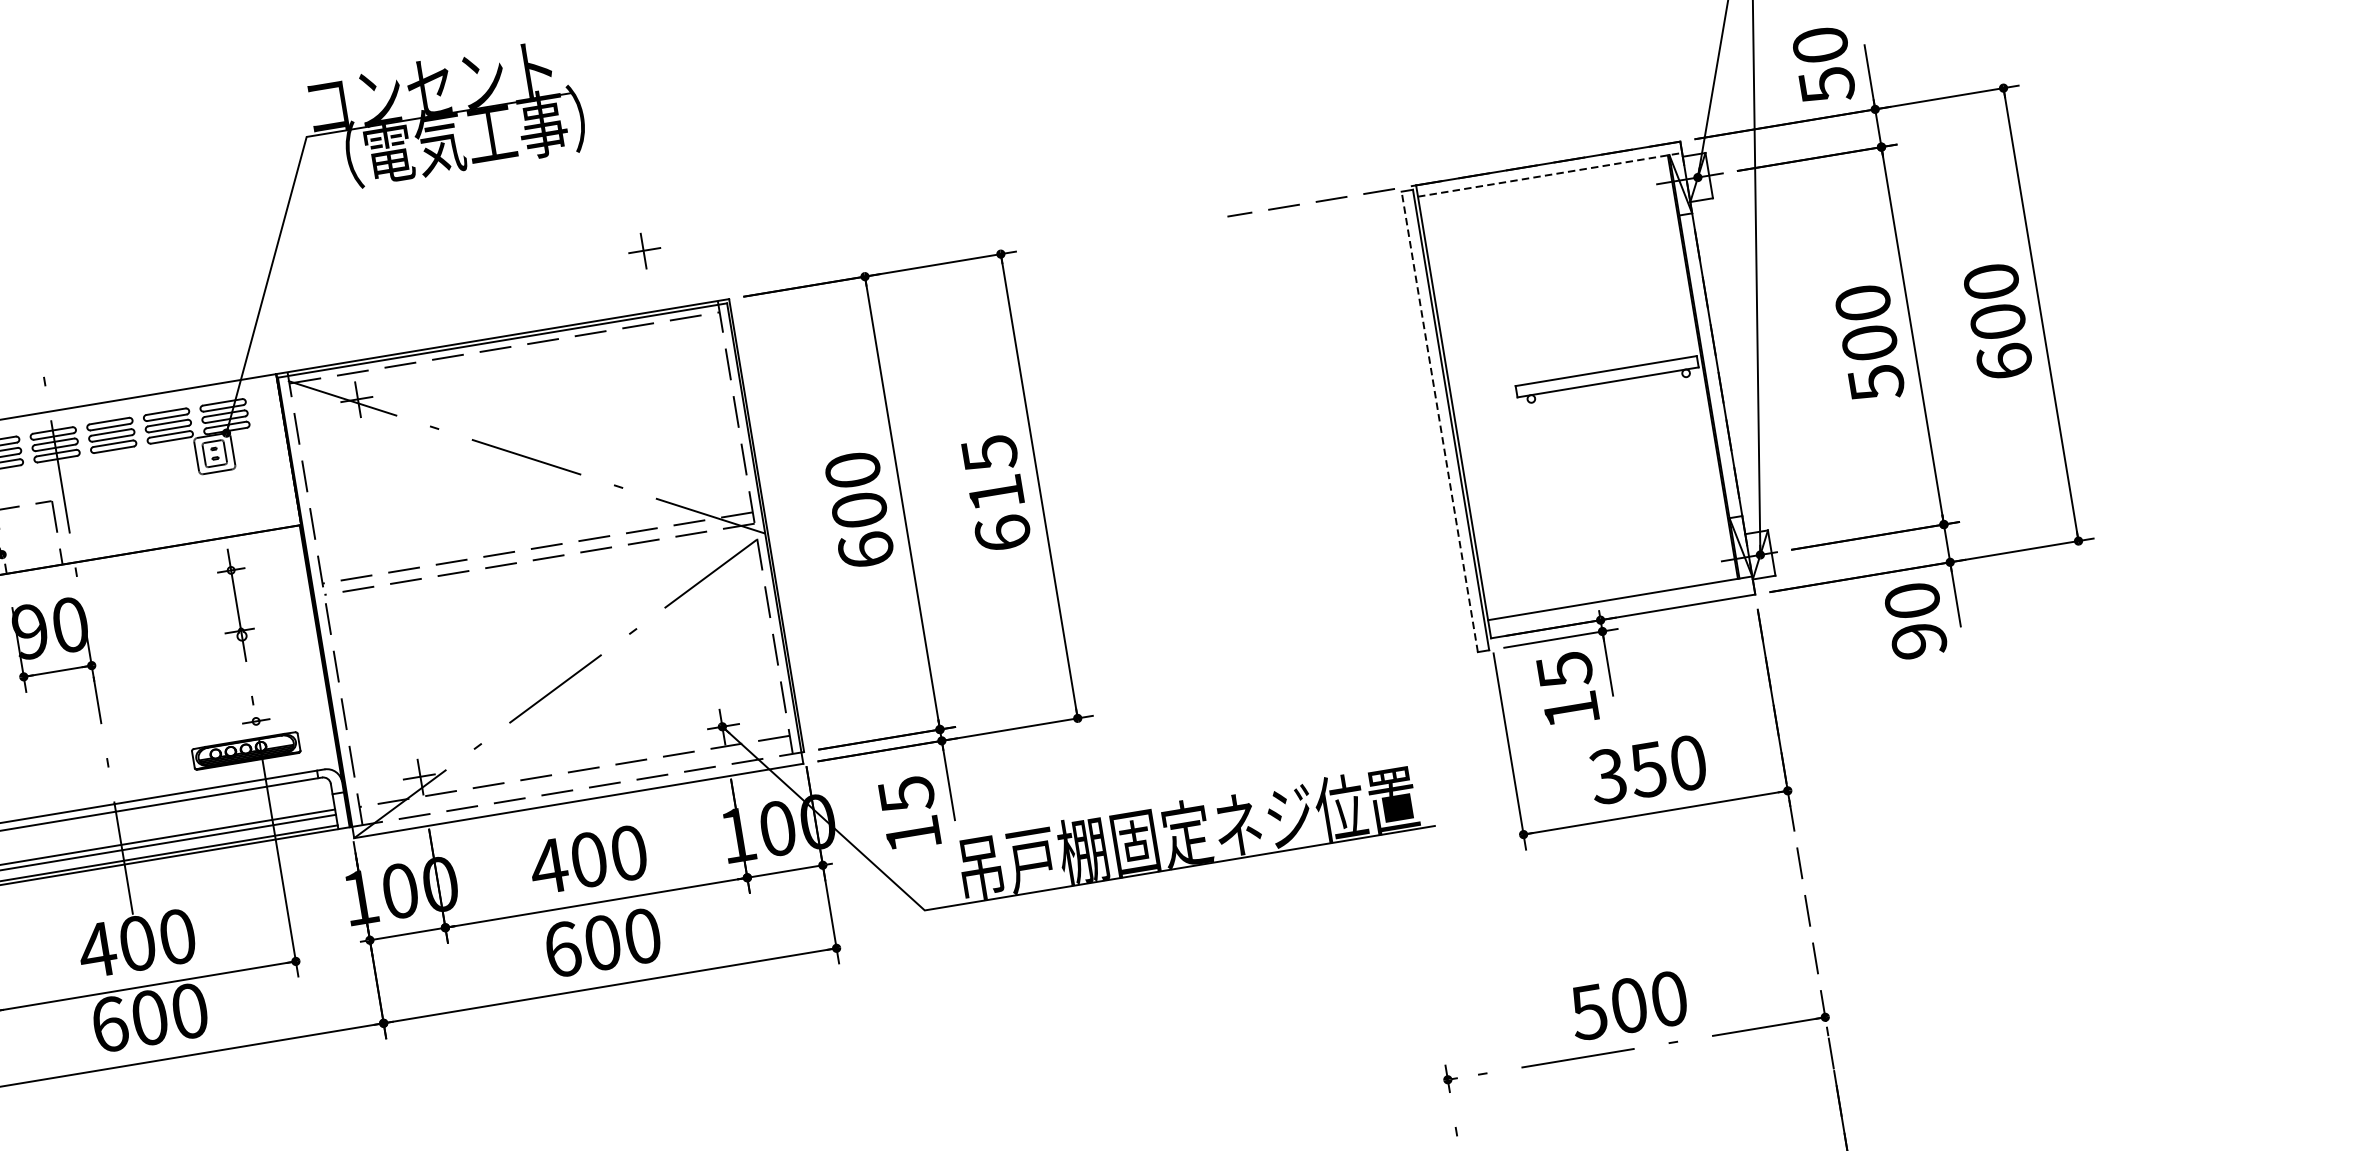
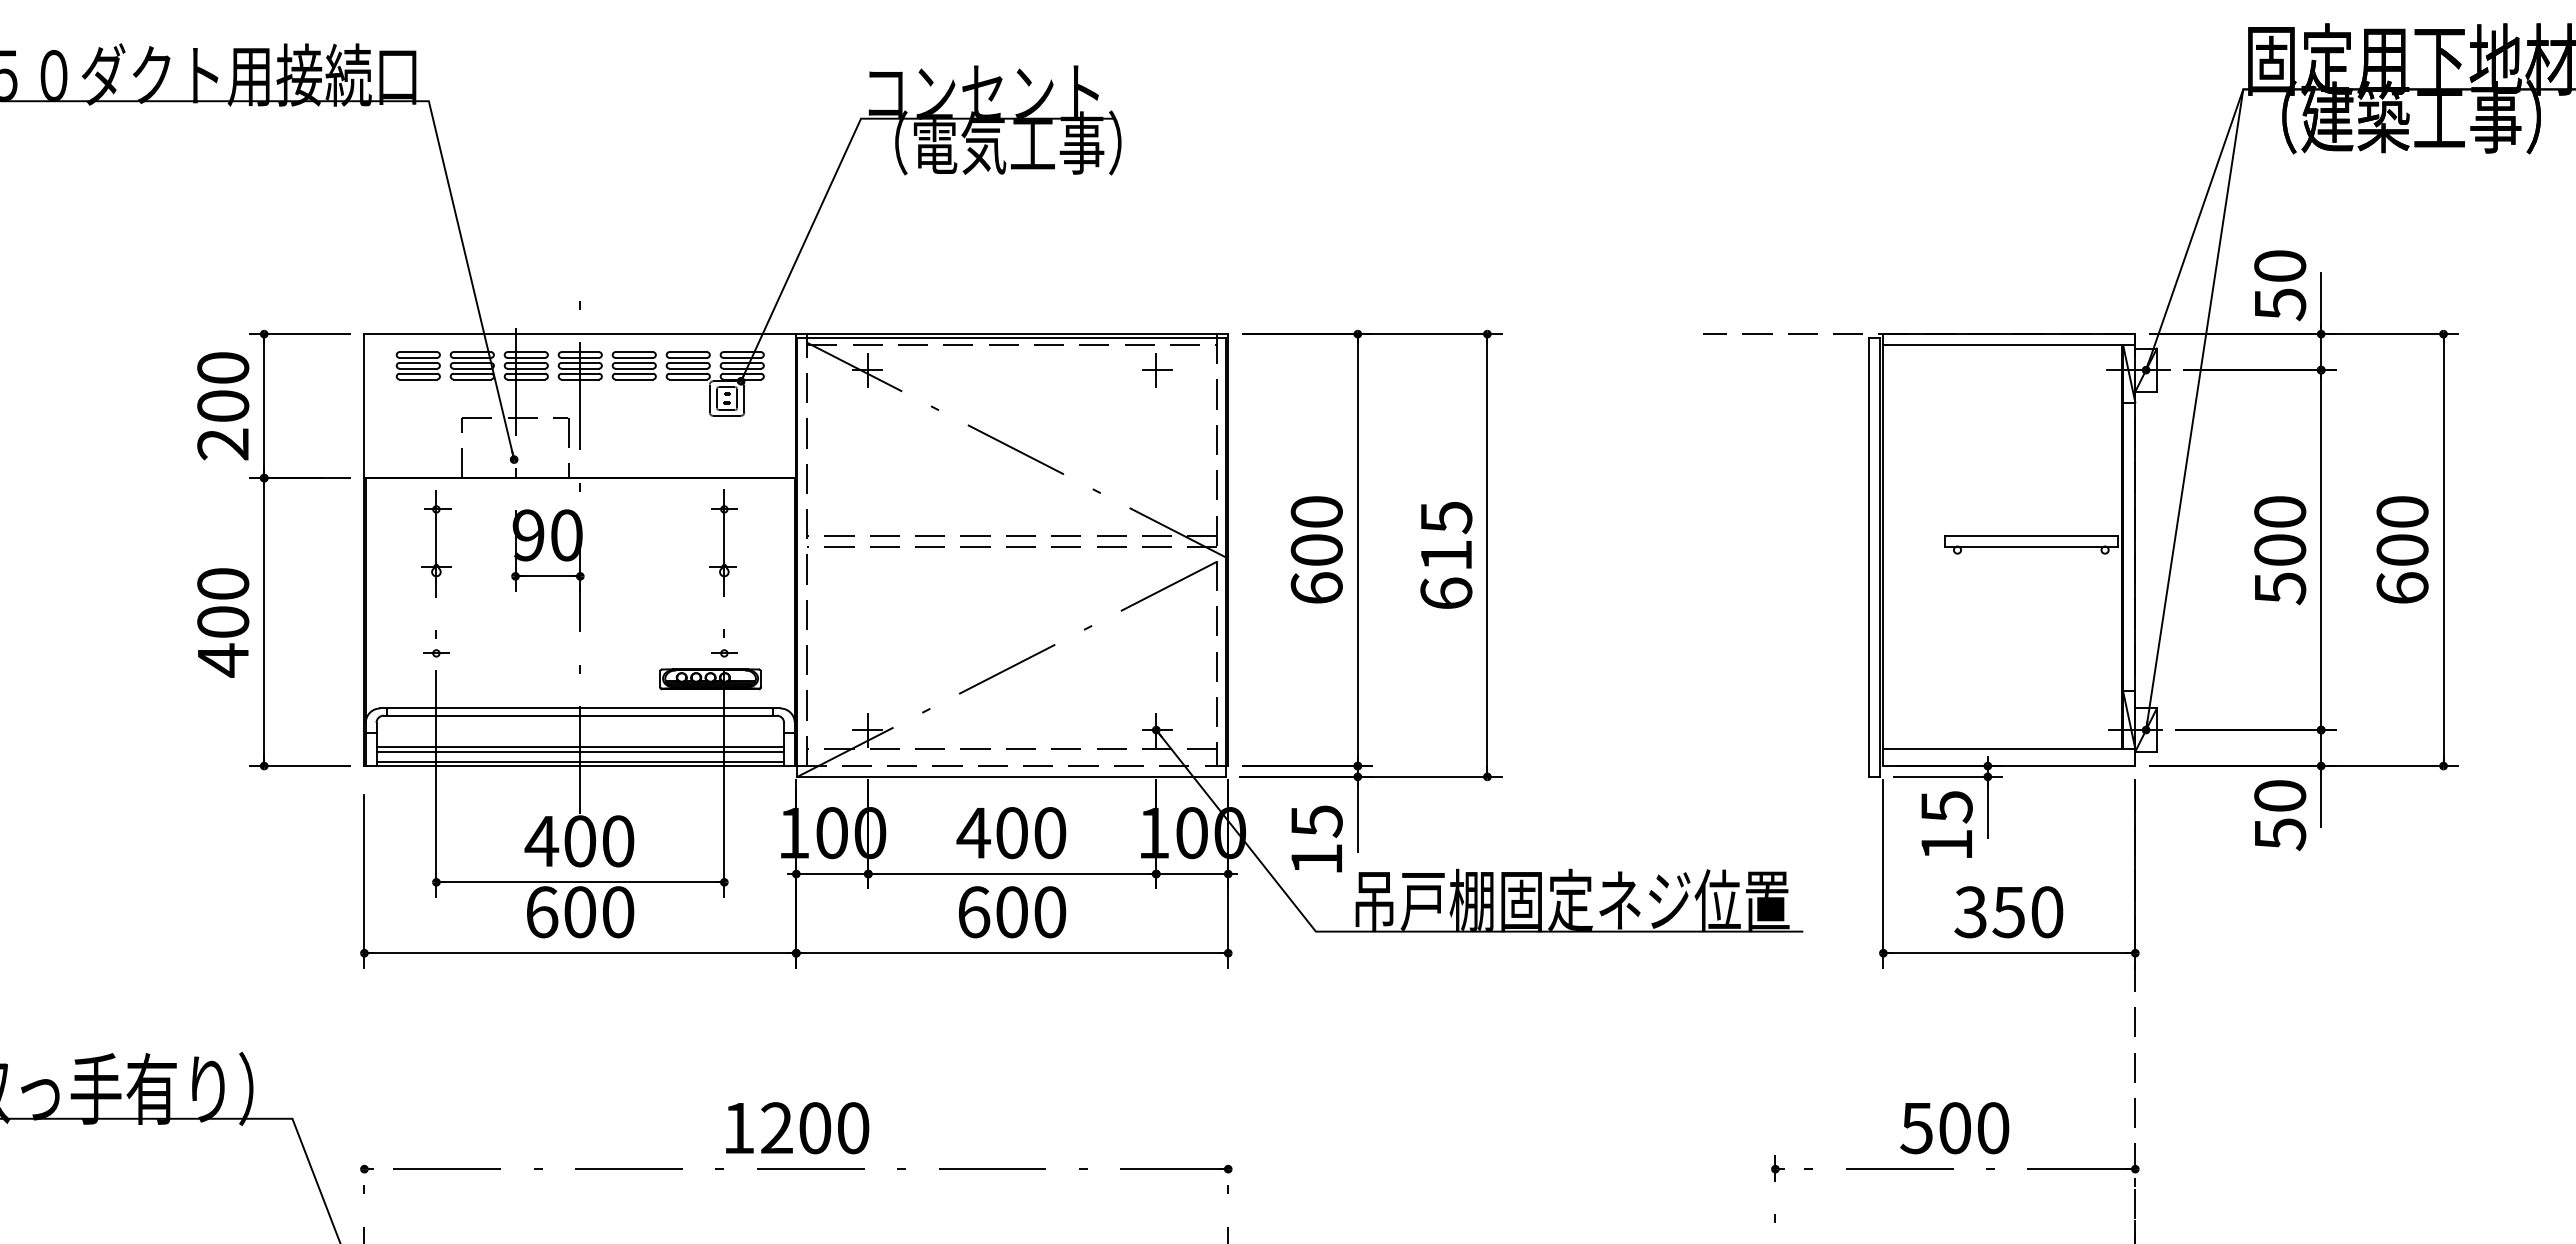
line: (1550, 174) -> (2009, 344), dashed -> solid
part: (644, 250) -> (1157, 370), moved
line: (1439, 422) -> (1868, 557), dashed -> solid
text: (1919, 641) -> (2280, 834), 90 -> 50

